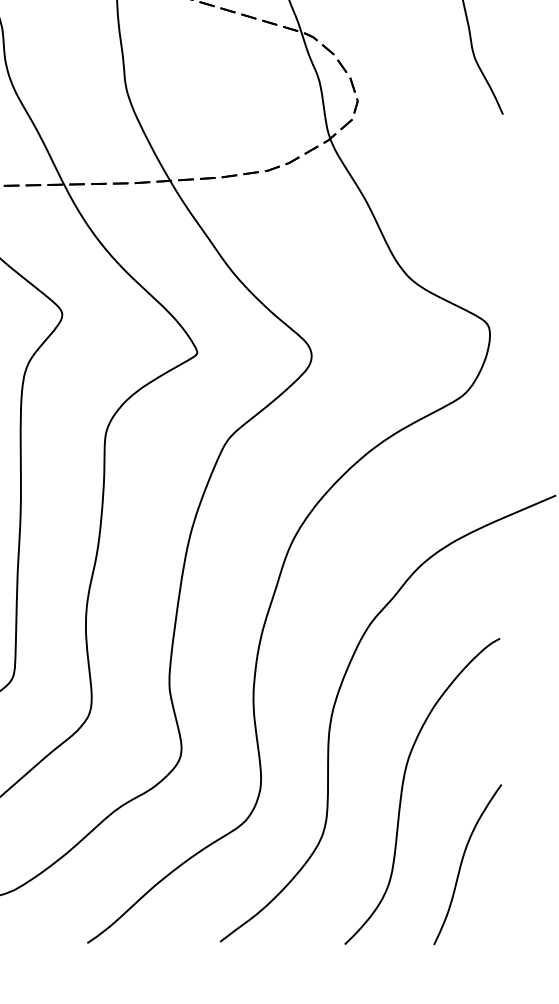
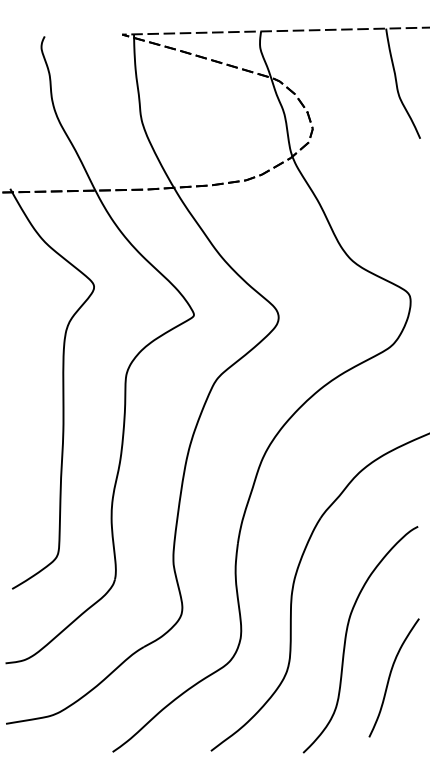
curve: (462, 864) -> (390, 677), moved

